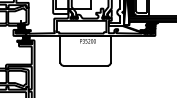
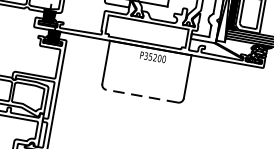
line: (85, 65) -> (142, 95), solid -> dashed

